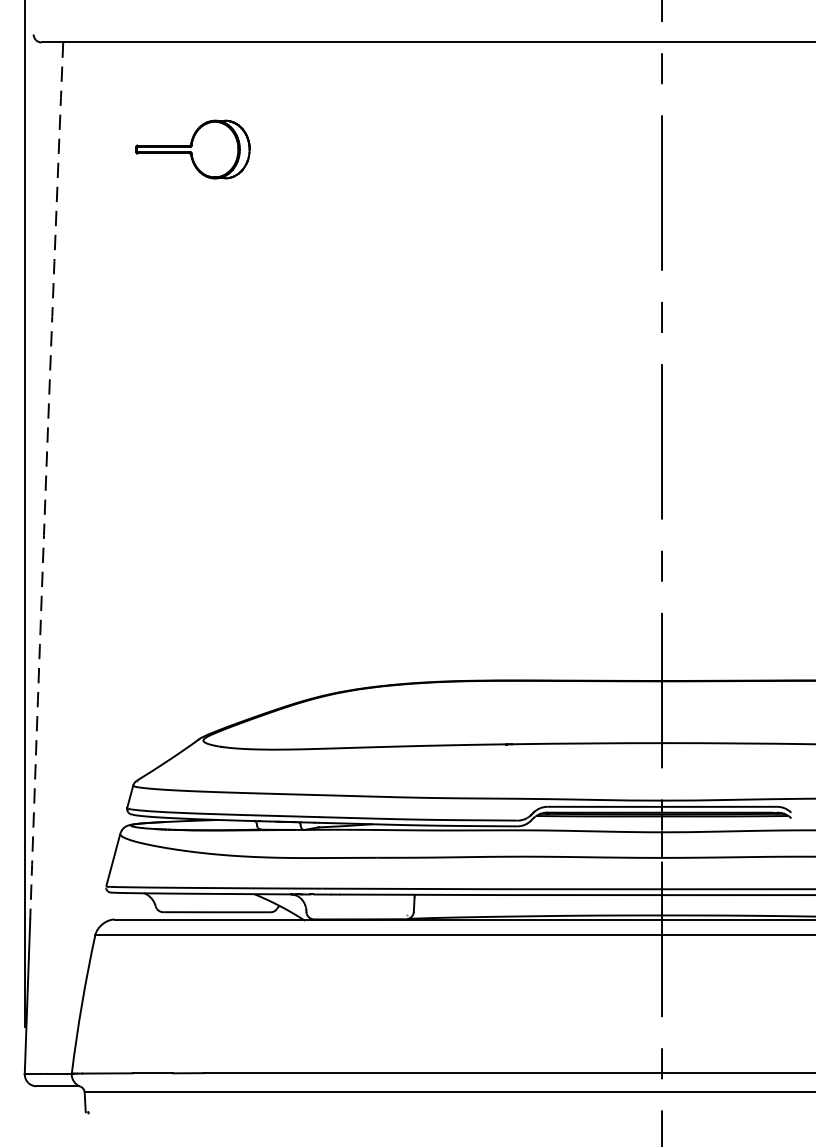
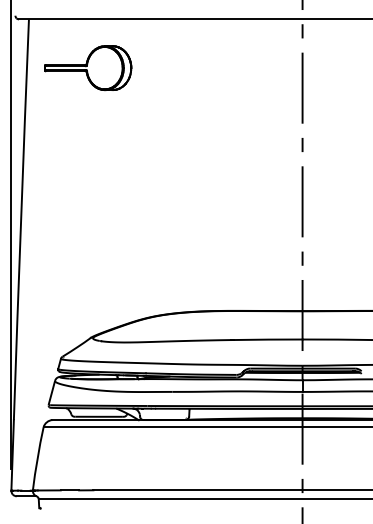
part: (193, 150) -> (88, 68), size x1.67
arc: (46, 480) -> (21, 219), dashed -> solid

